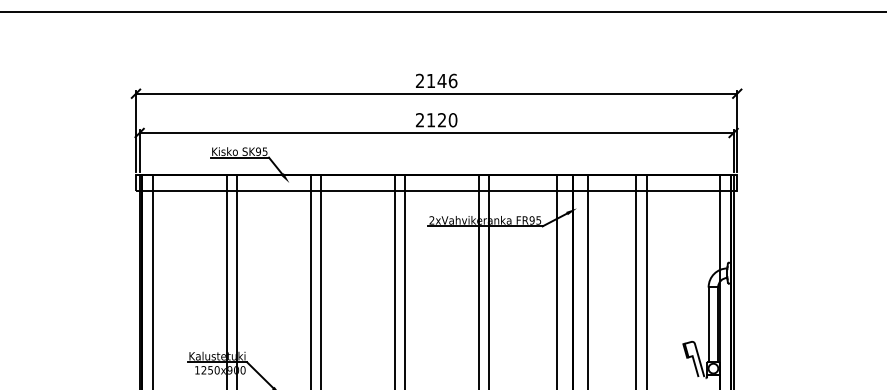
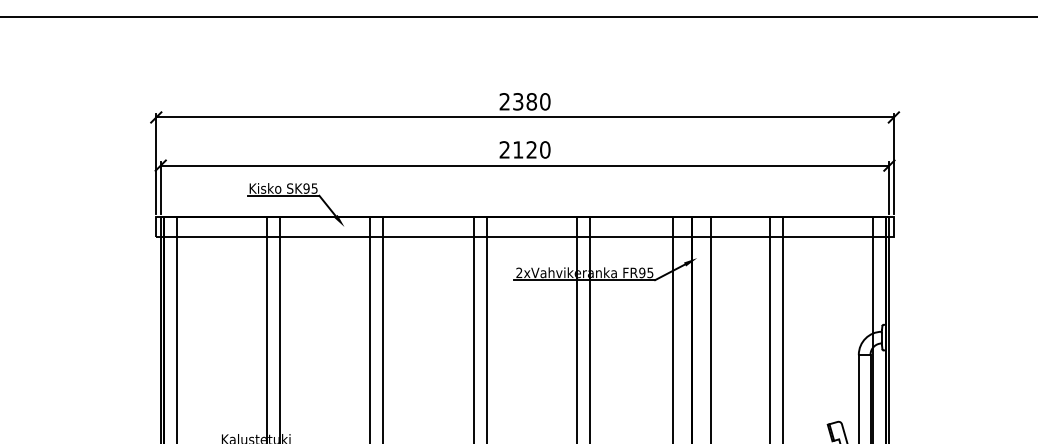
text: (442, 80) -> (532, 101), 2146 -> 2380

